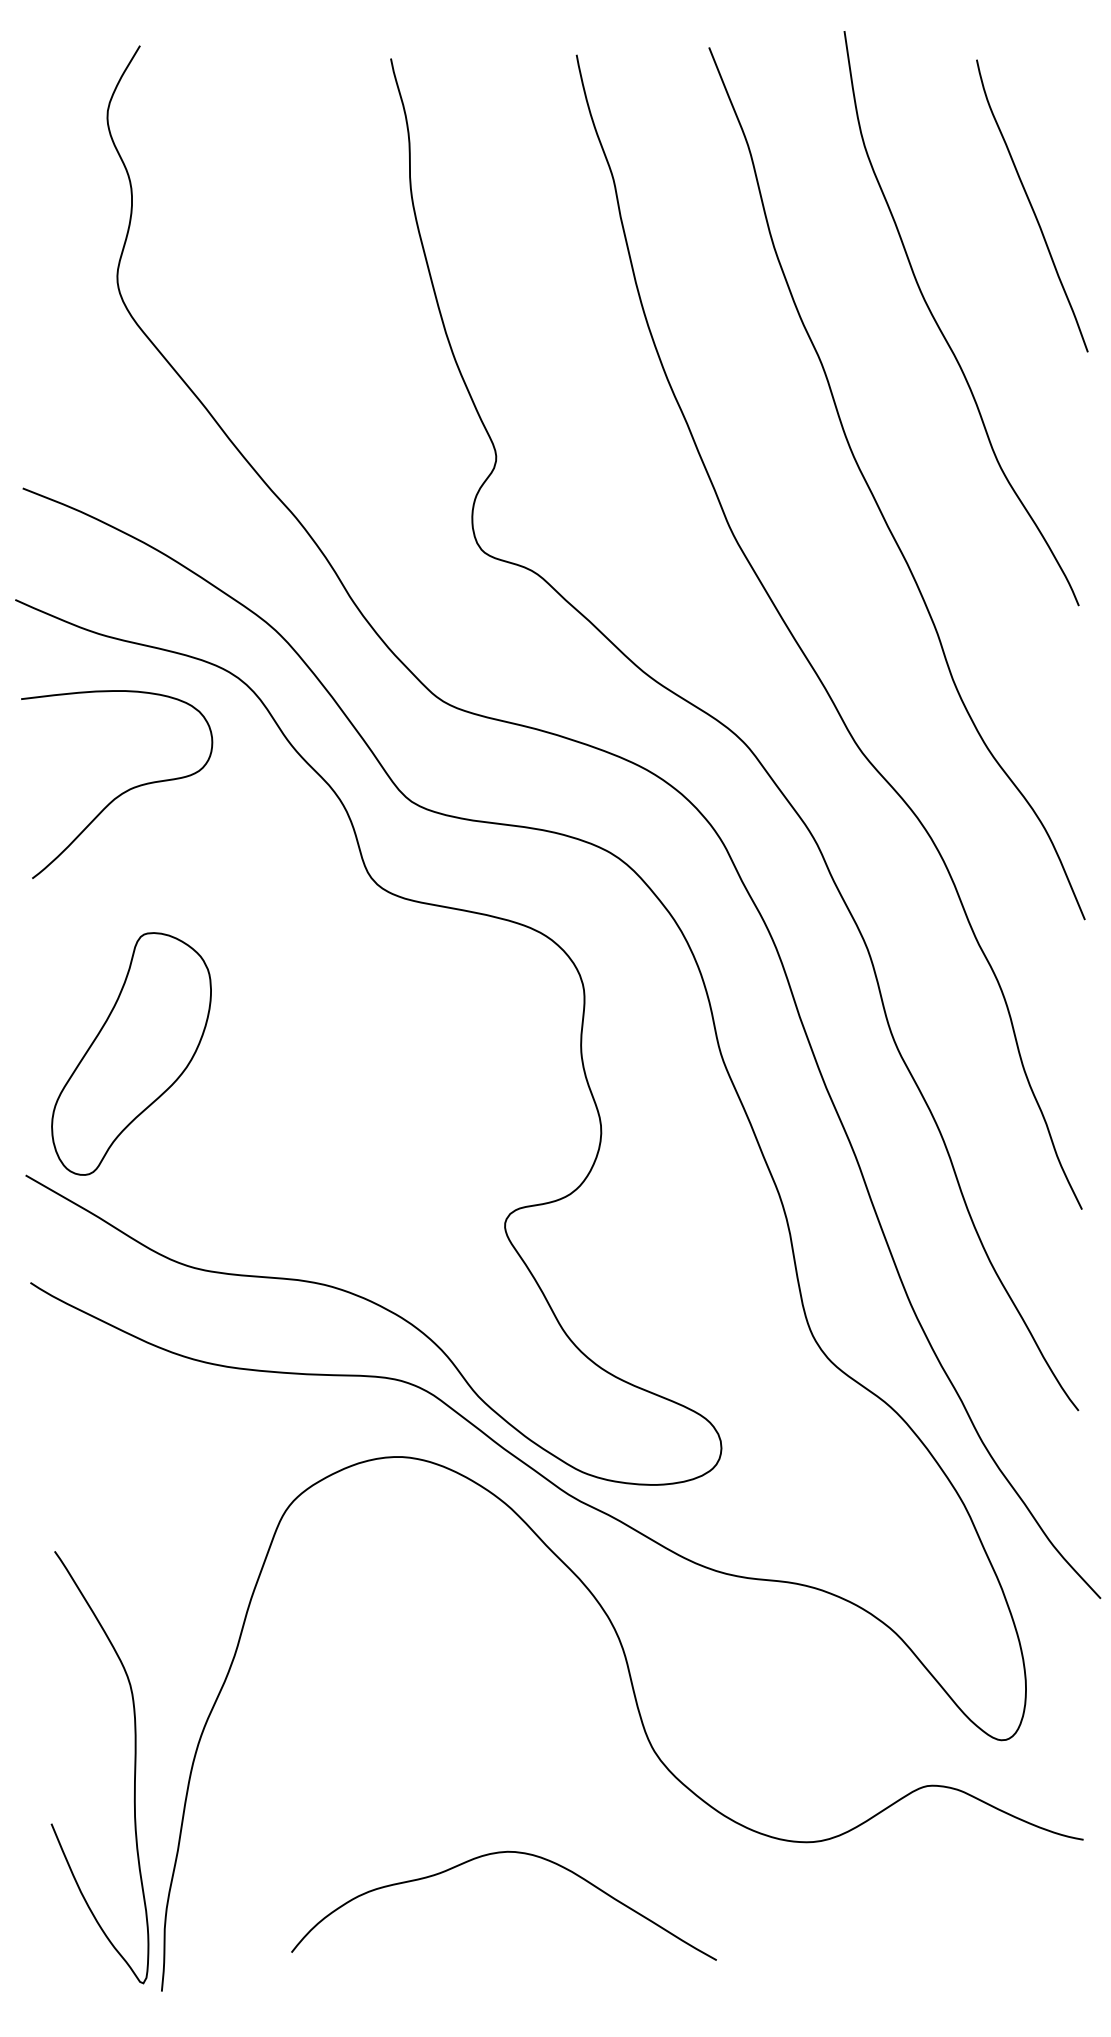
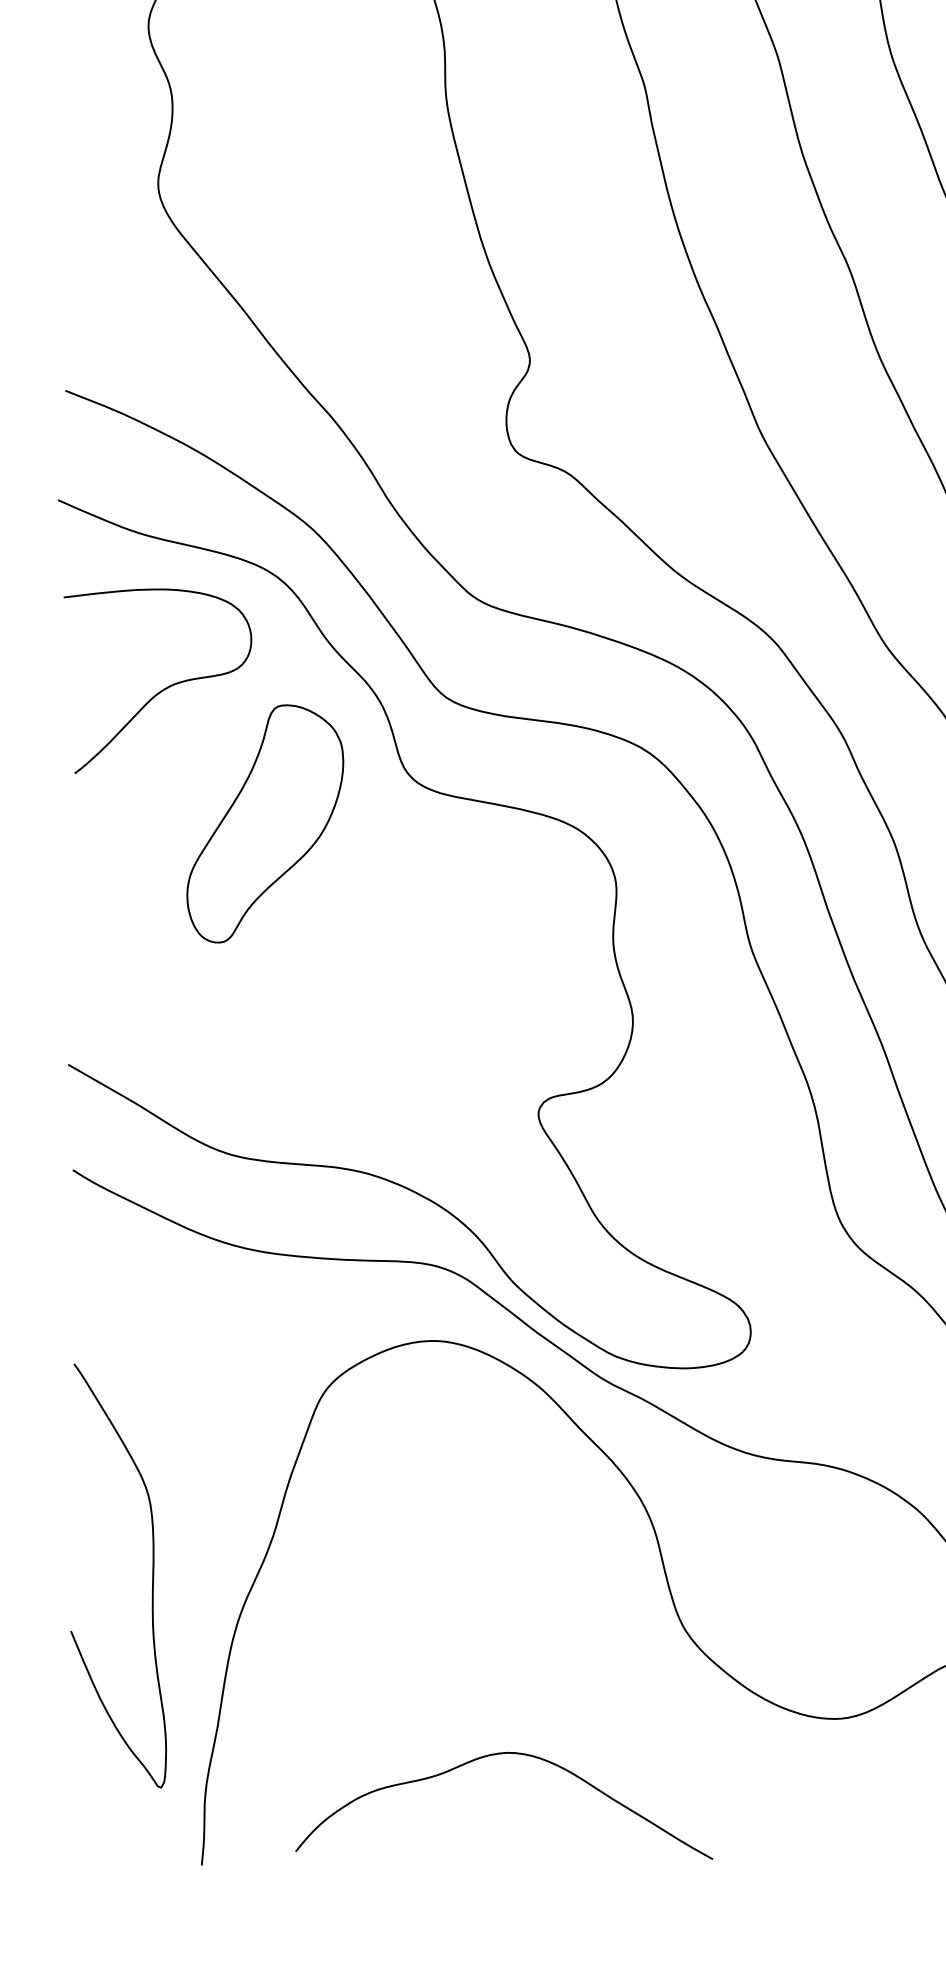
part: (131, 1053) -> (265, 823), moved
curve: (134, 1767) -> (152, 1575), moved
curve: (494, 1854) -> (494, 1755), moved

